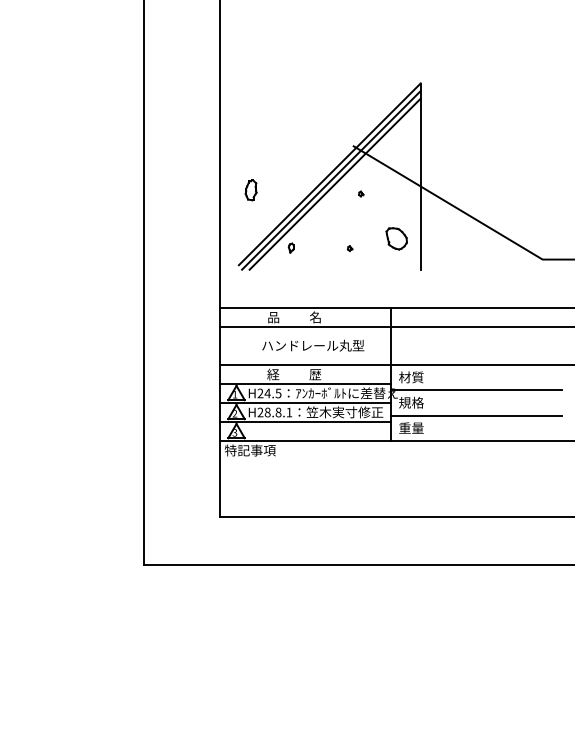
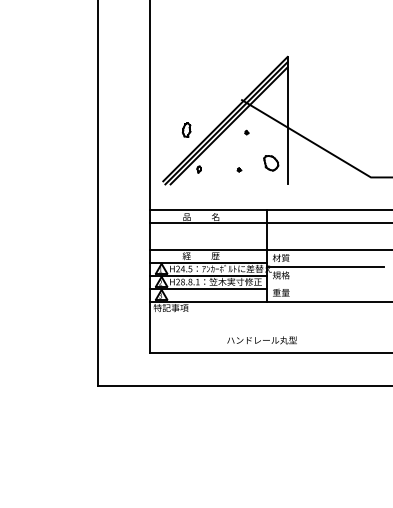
part: (250, 189) -> (186, 129), moved
text: (312, 345) -> (261, 340), moved
line: (476, 416) -> (325, 284), removed

